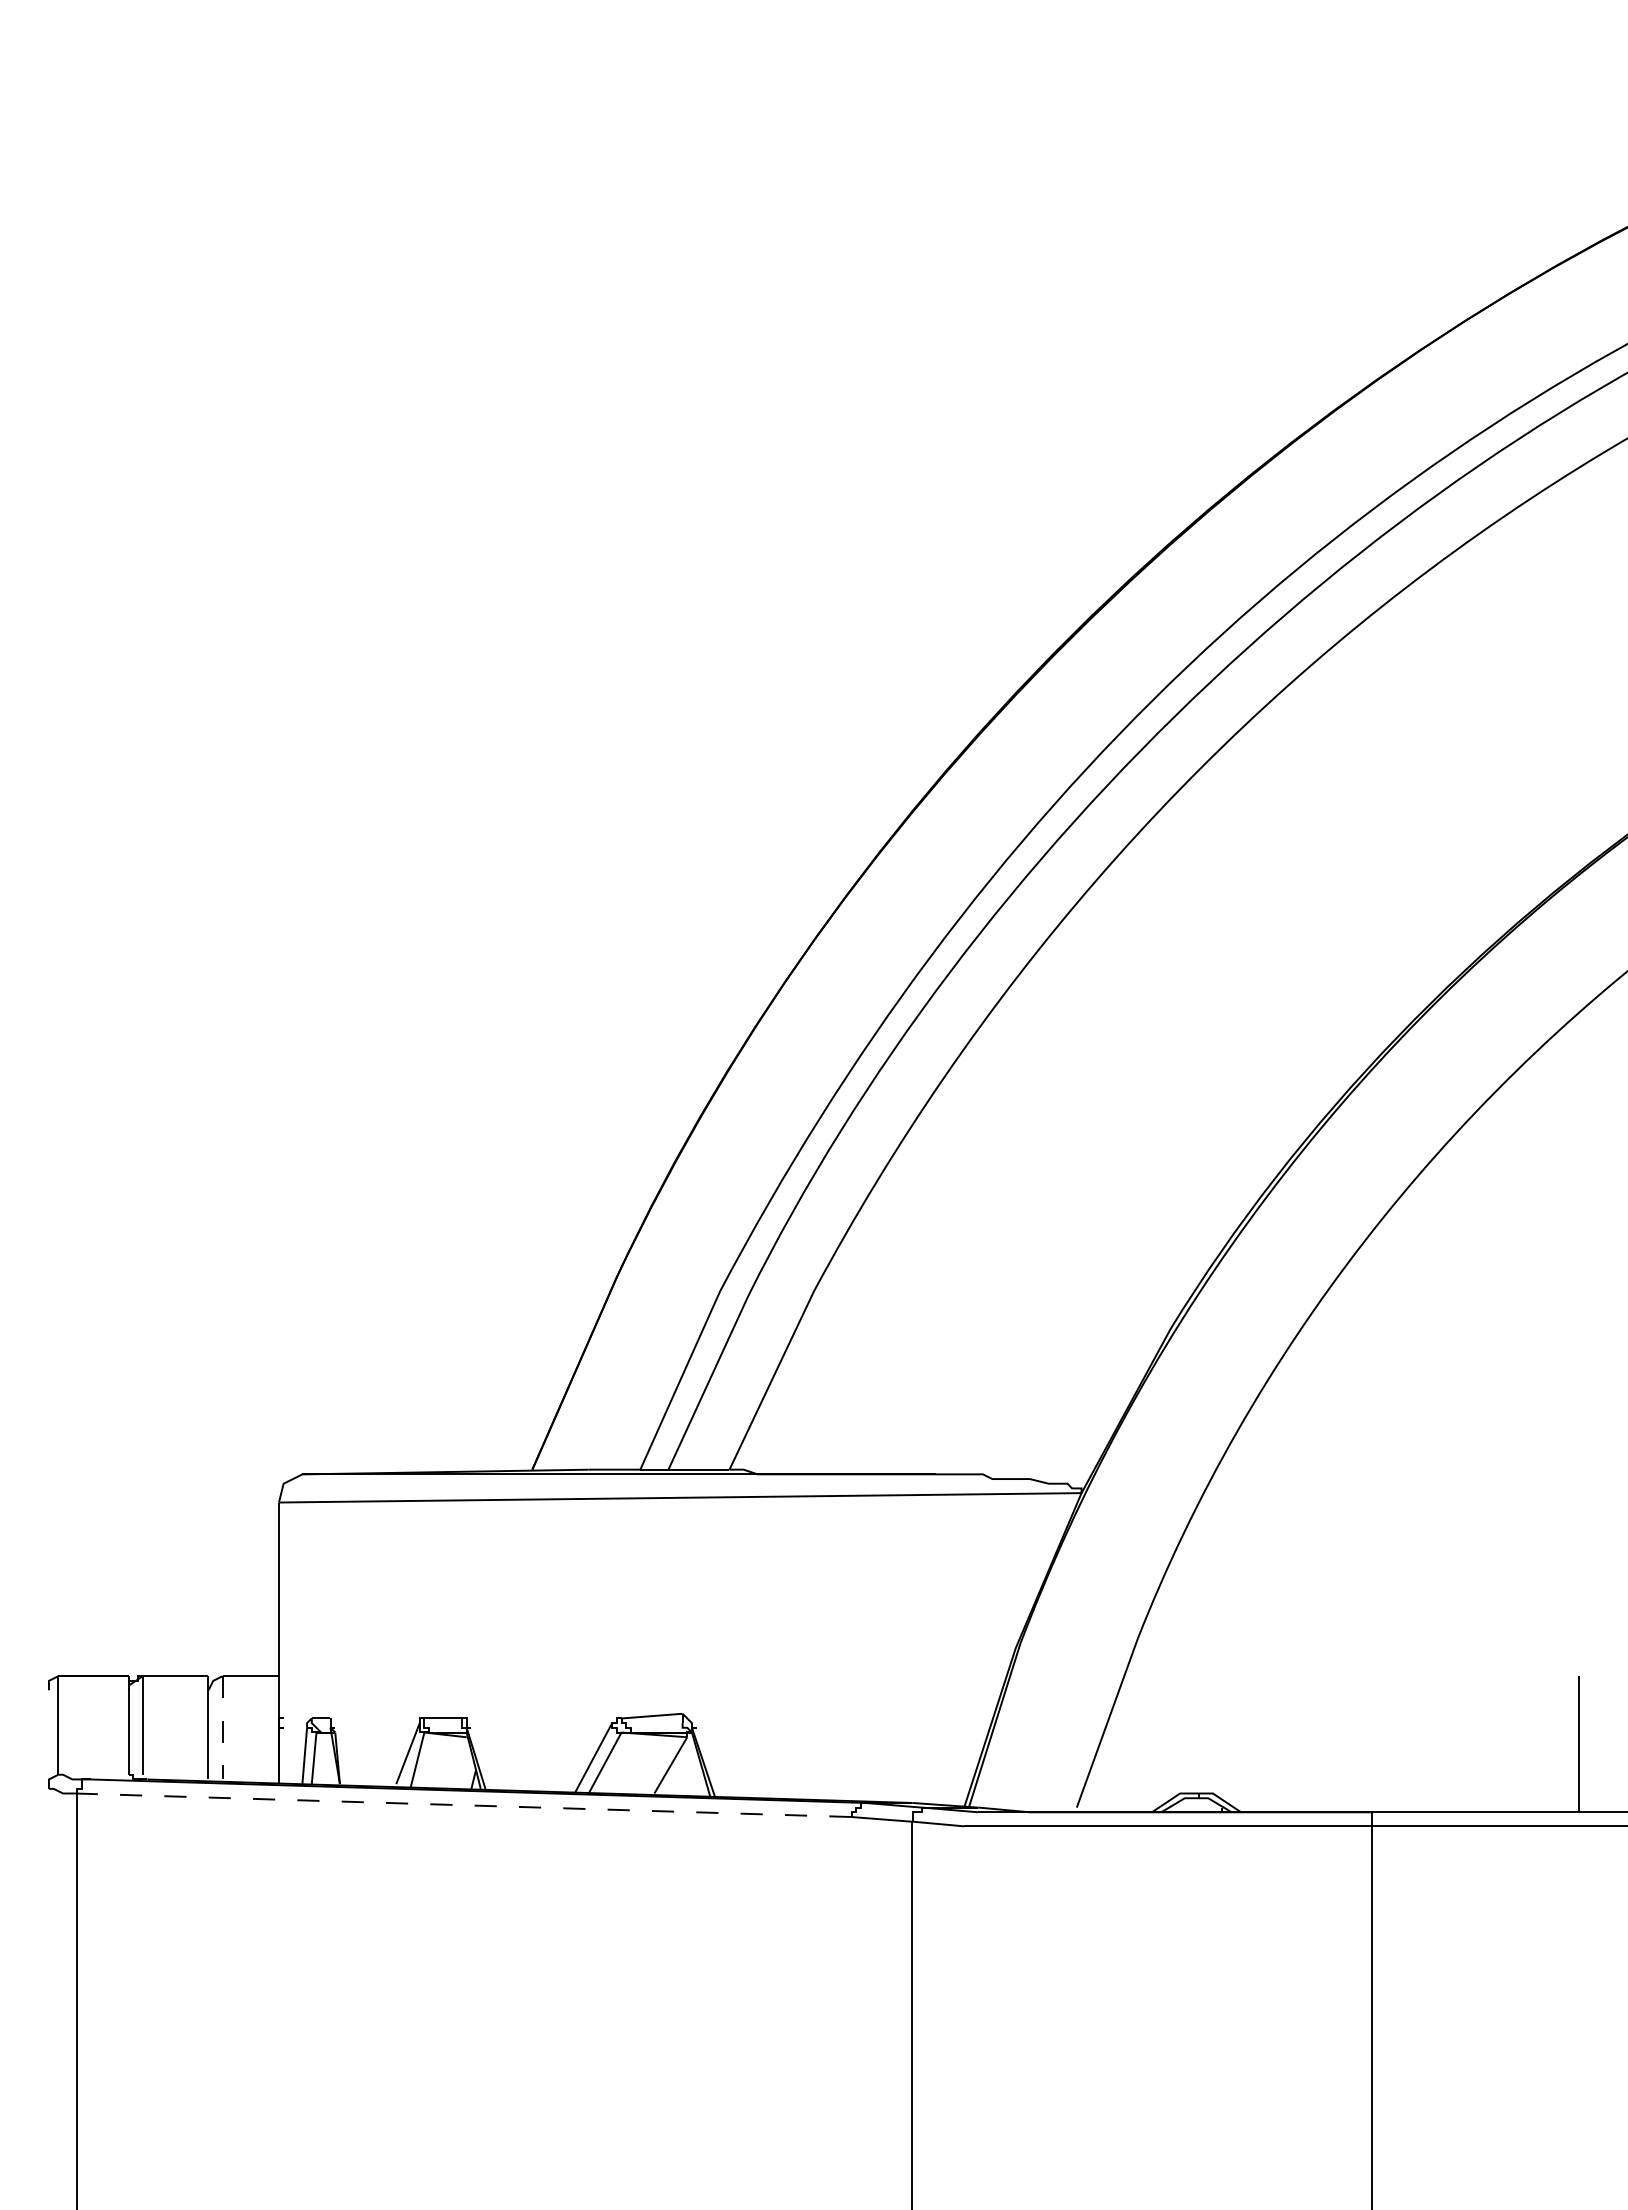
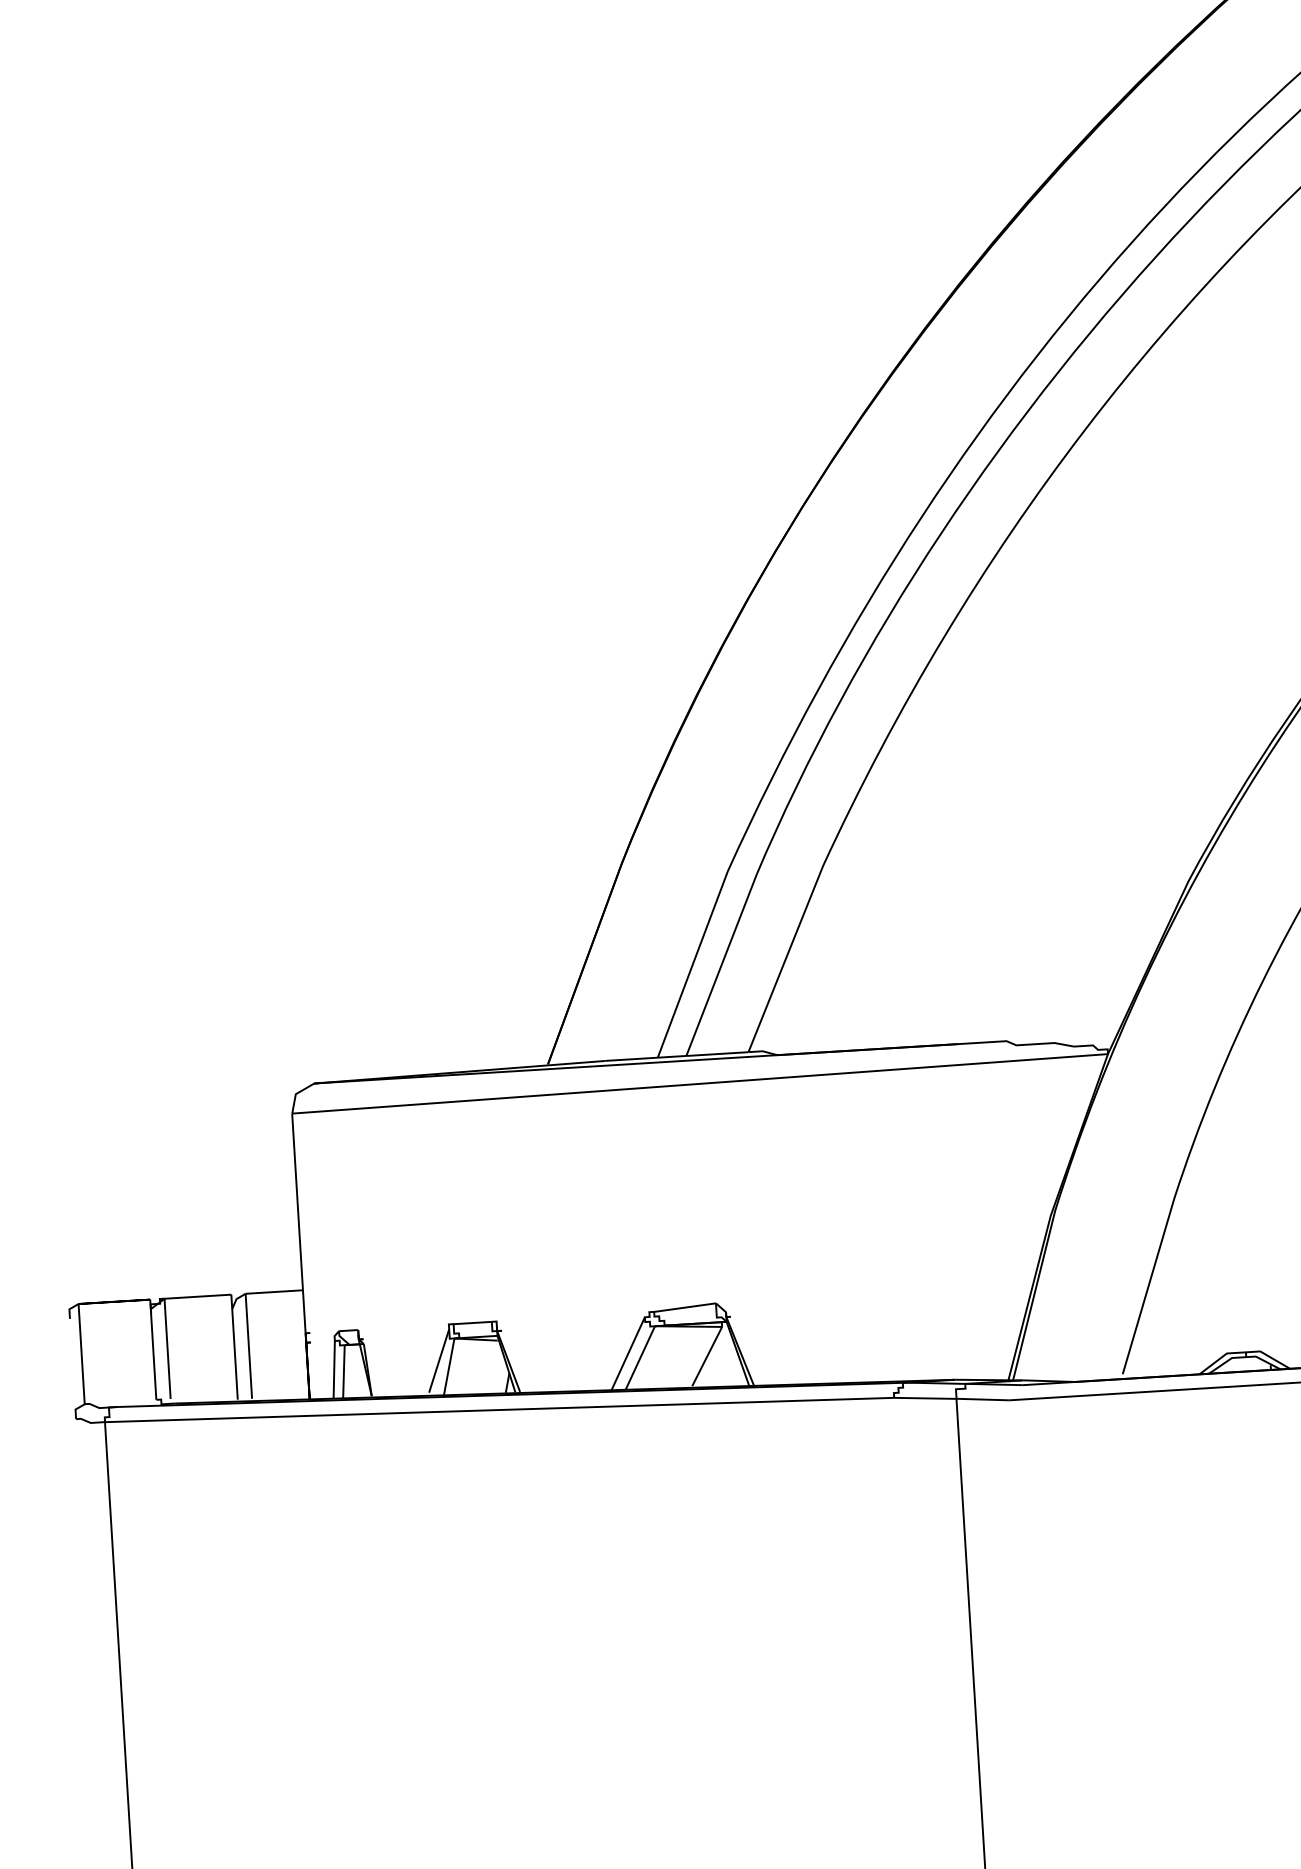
line: (222, 1727) -> (248, 1345), dashed -> solid
line: (463, 1805) -> (498, 1410), dashed -> solid

